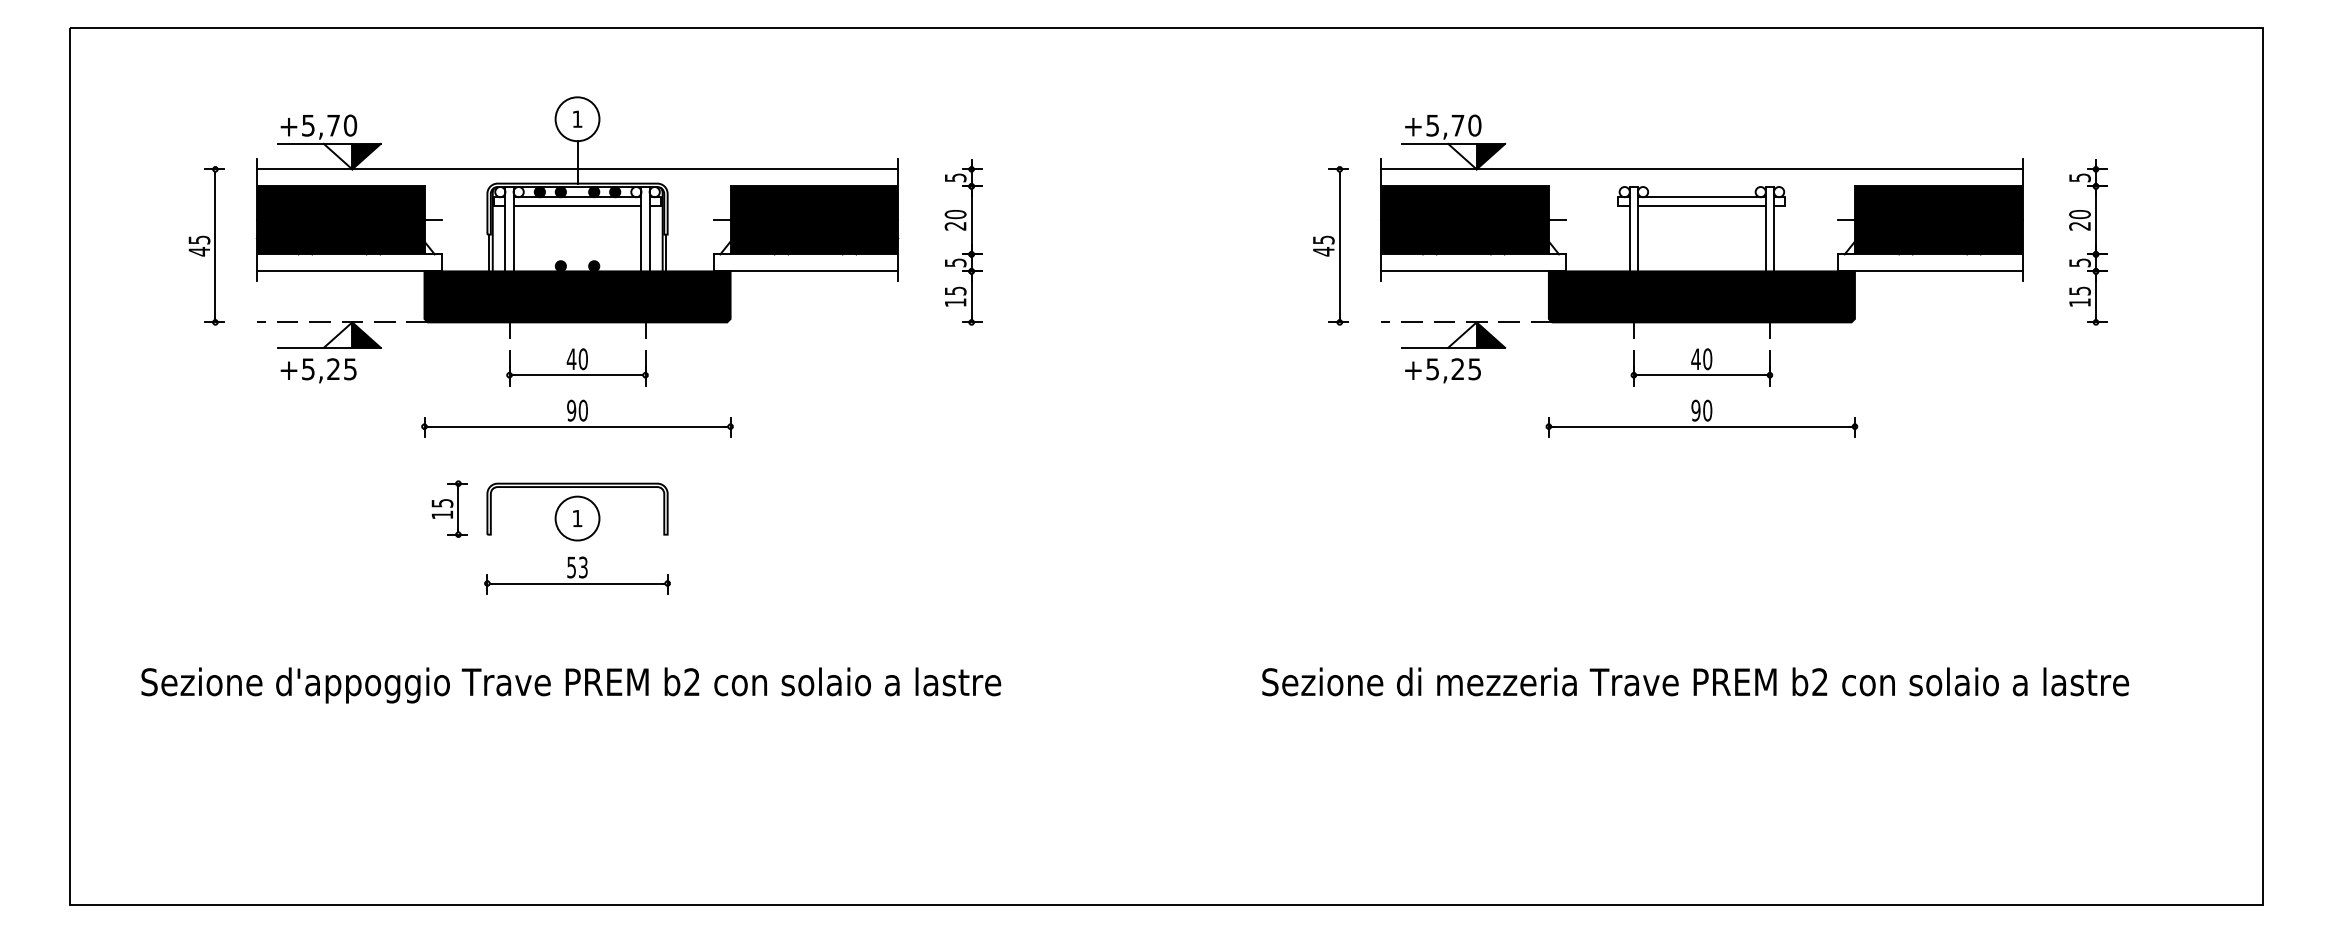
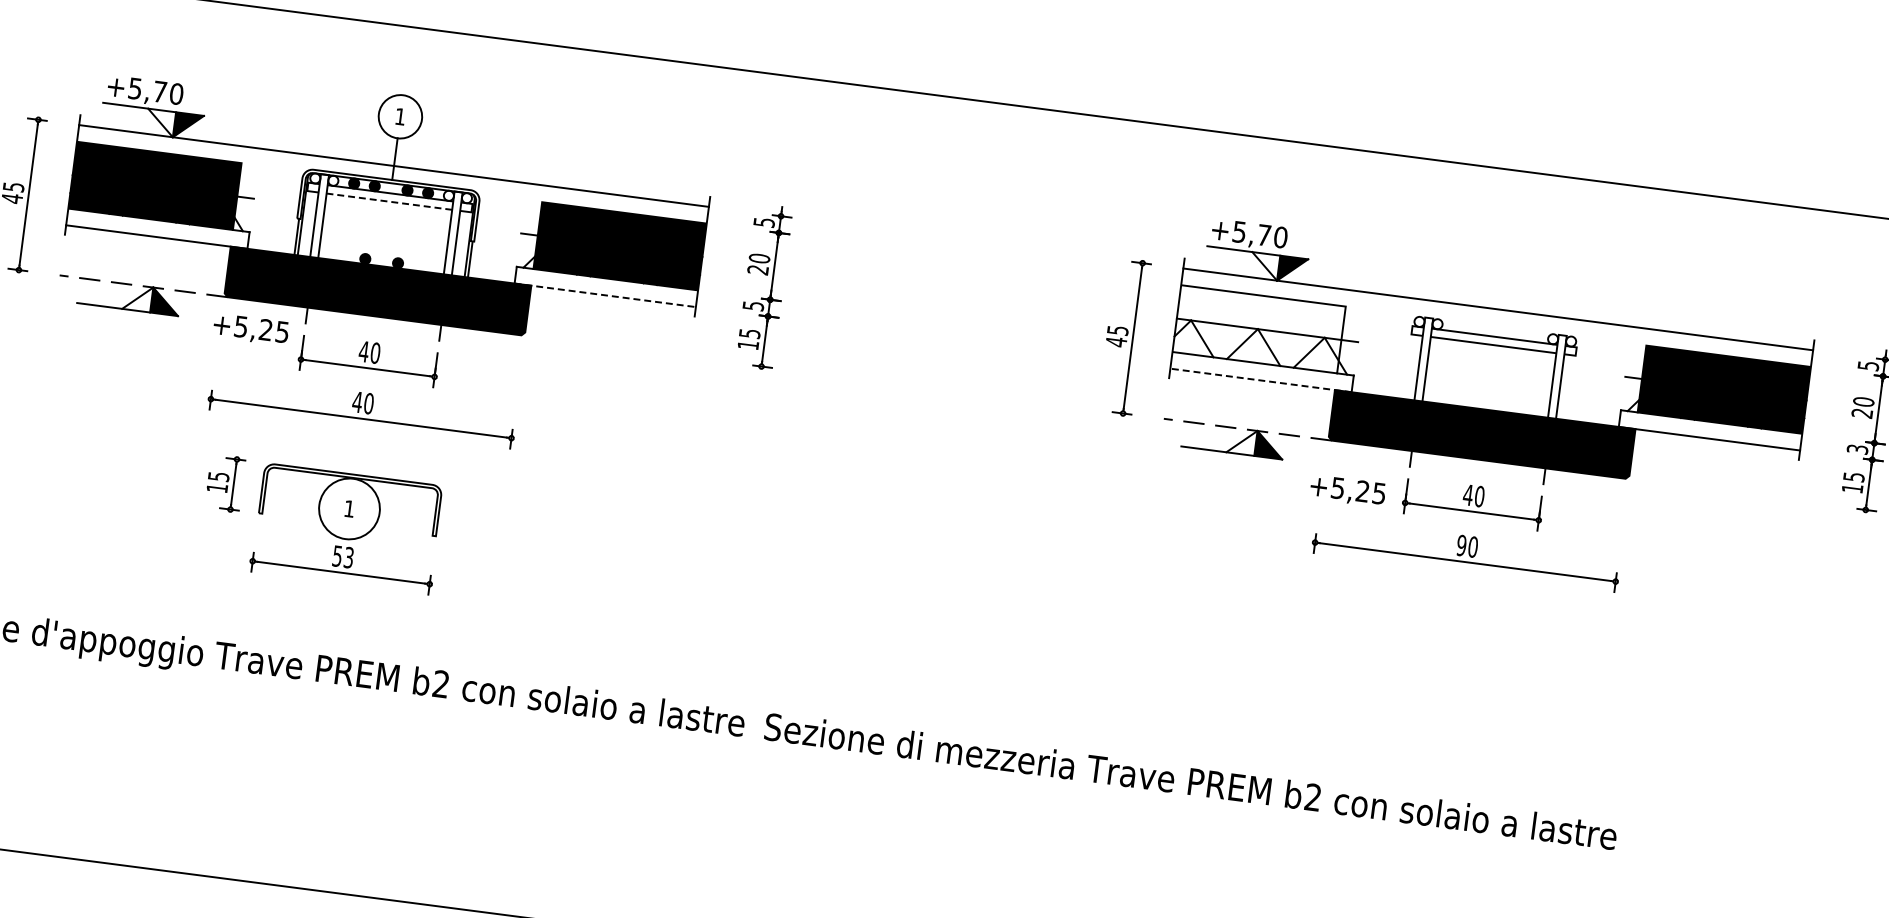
line: (577, 205) -> (389, 201), solid -> dashed
fill: (1464, 220) -> (1258, 329), removed
text: (2079, 262) -> (1857, 449), 5 -> 3
line: (806, 271) -> (605, 295), solid -> dashed
line: (1473, 271) -> (1260, 380), solid -> dashed
text: (318, 370) -> (250, 329), moved
text: (1442, 370) -> (1347, 490), moved
text: (571, 410) -> (357, 402), 90 -> 40
circle: (577, 518) -> (349, 508), size x1.4
text: (1695, 681) -> (1190, 780), moved

